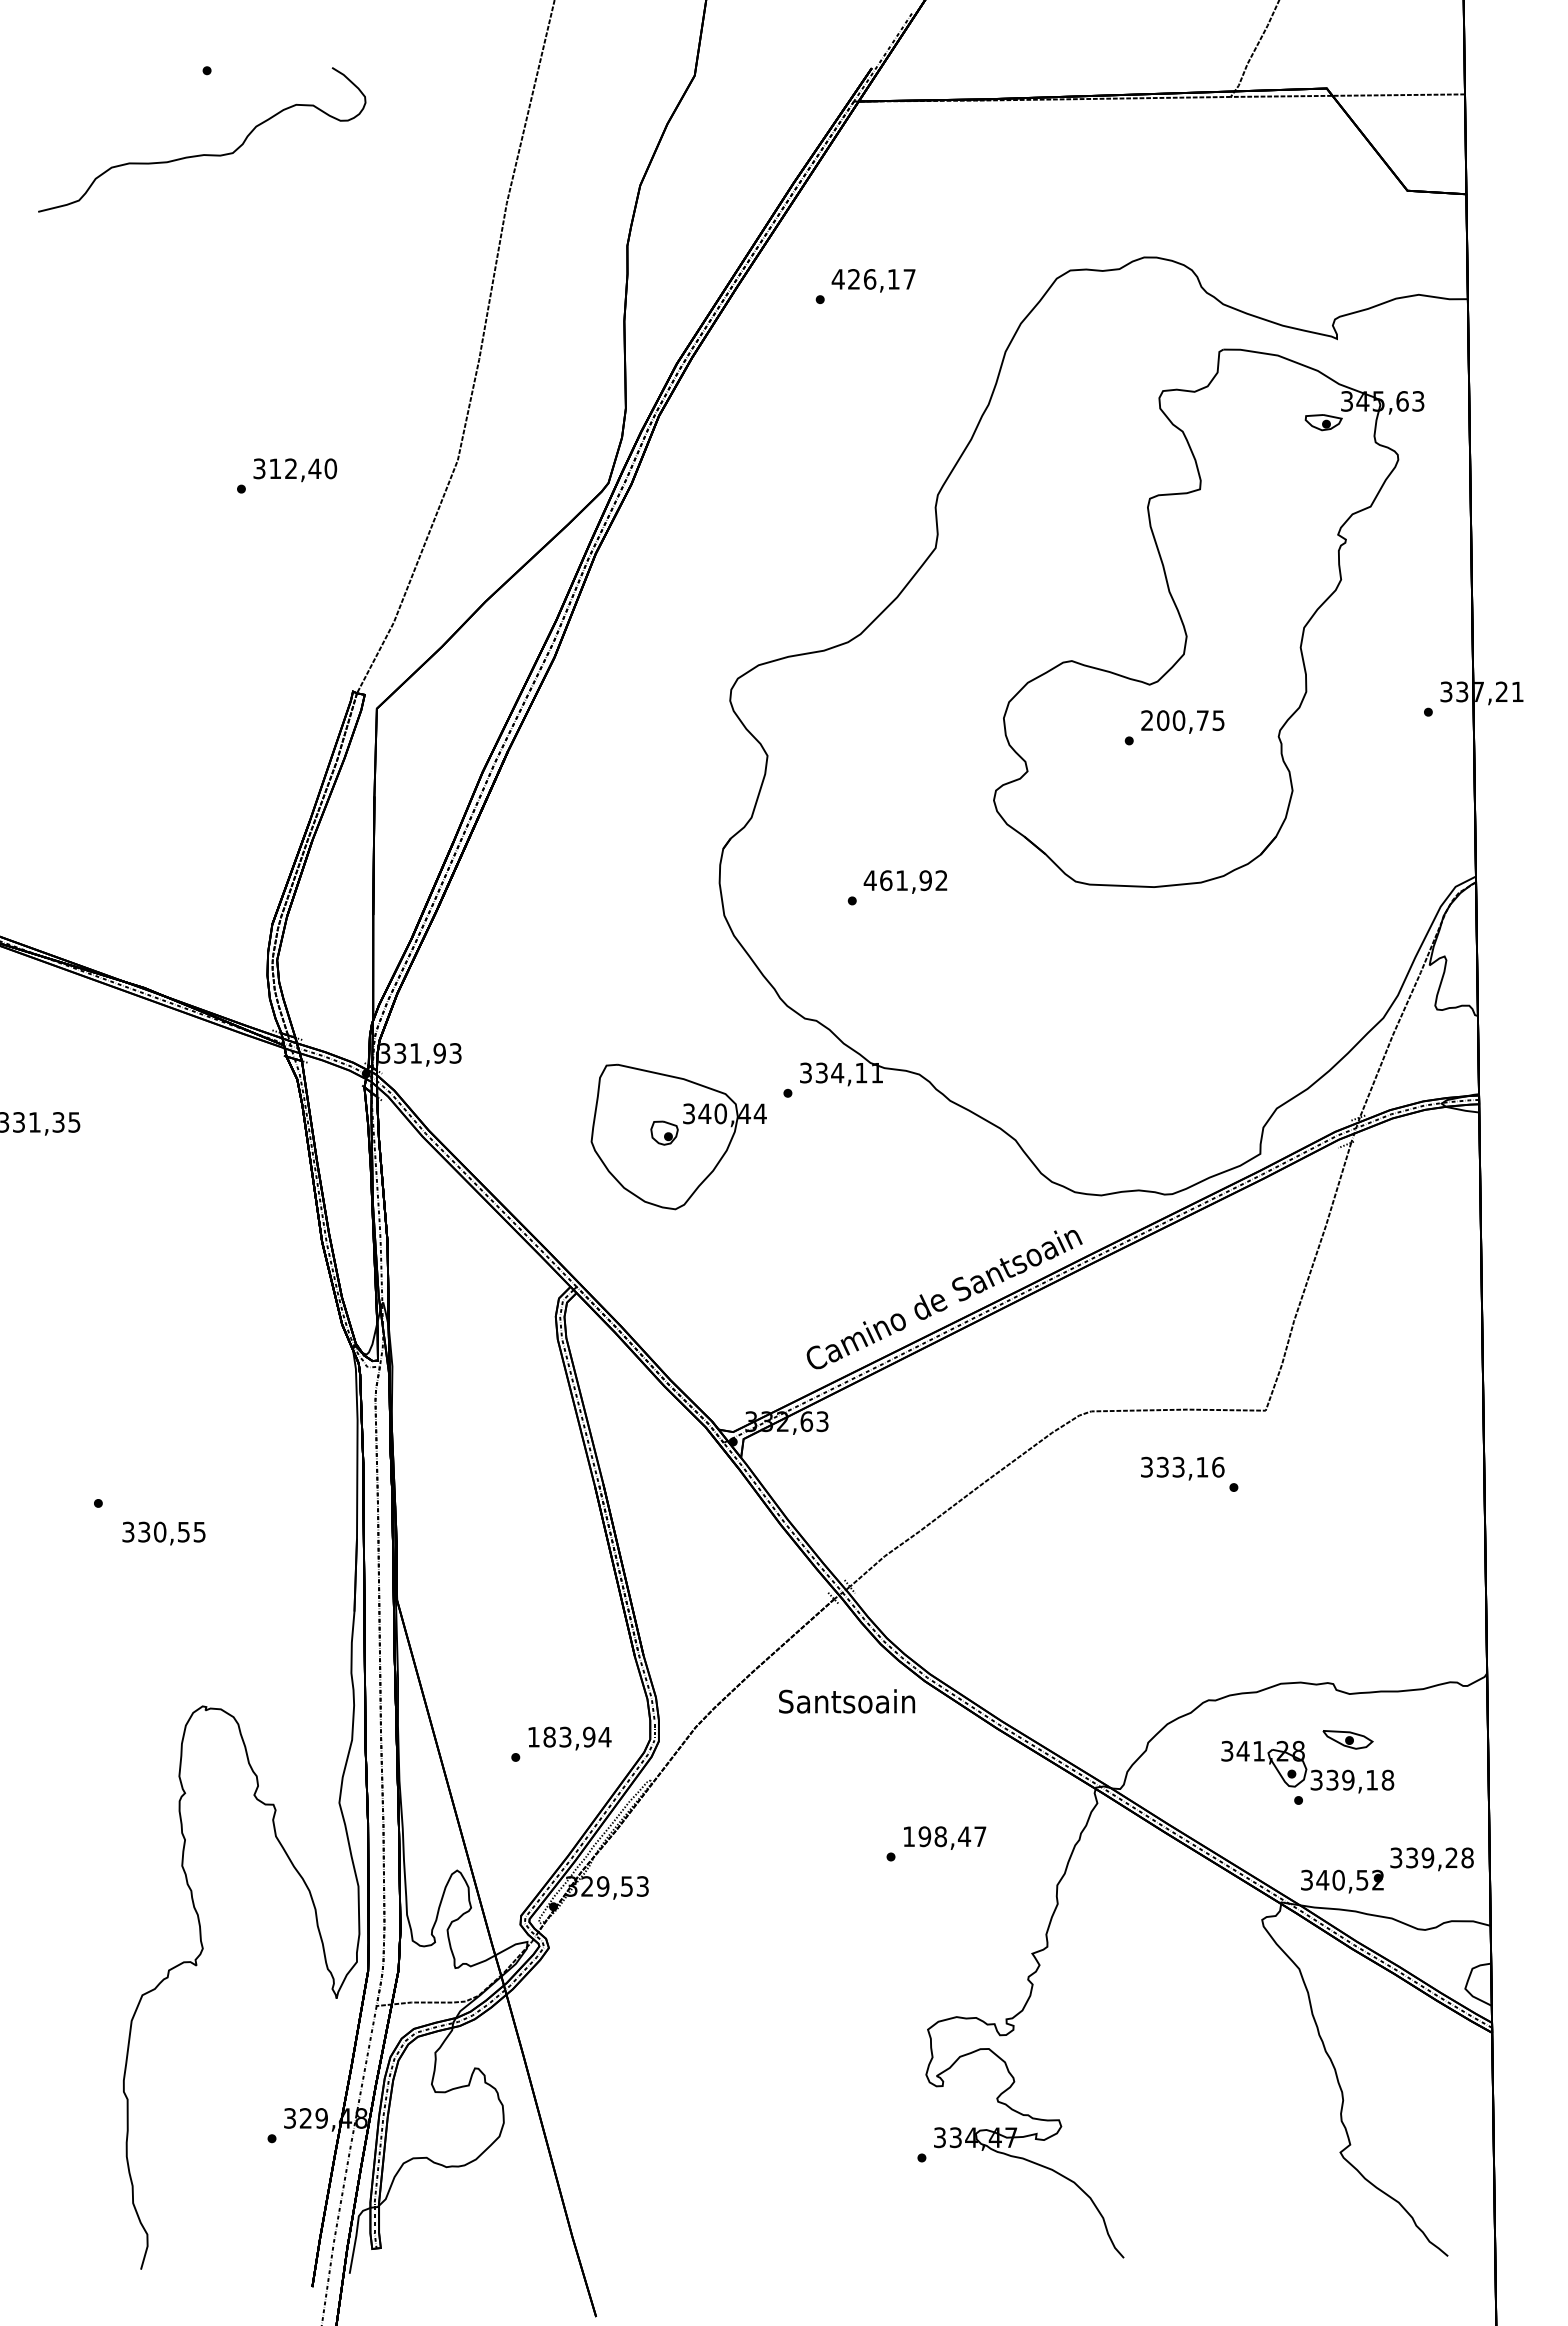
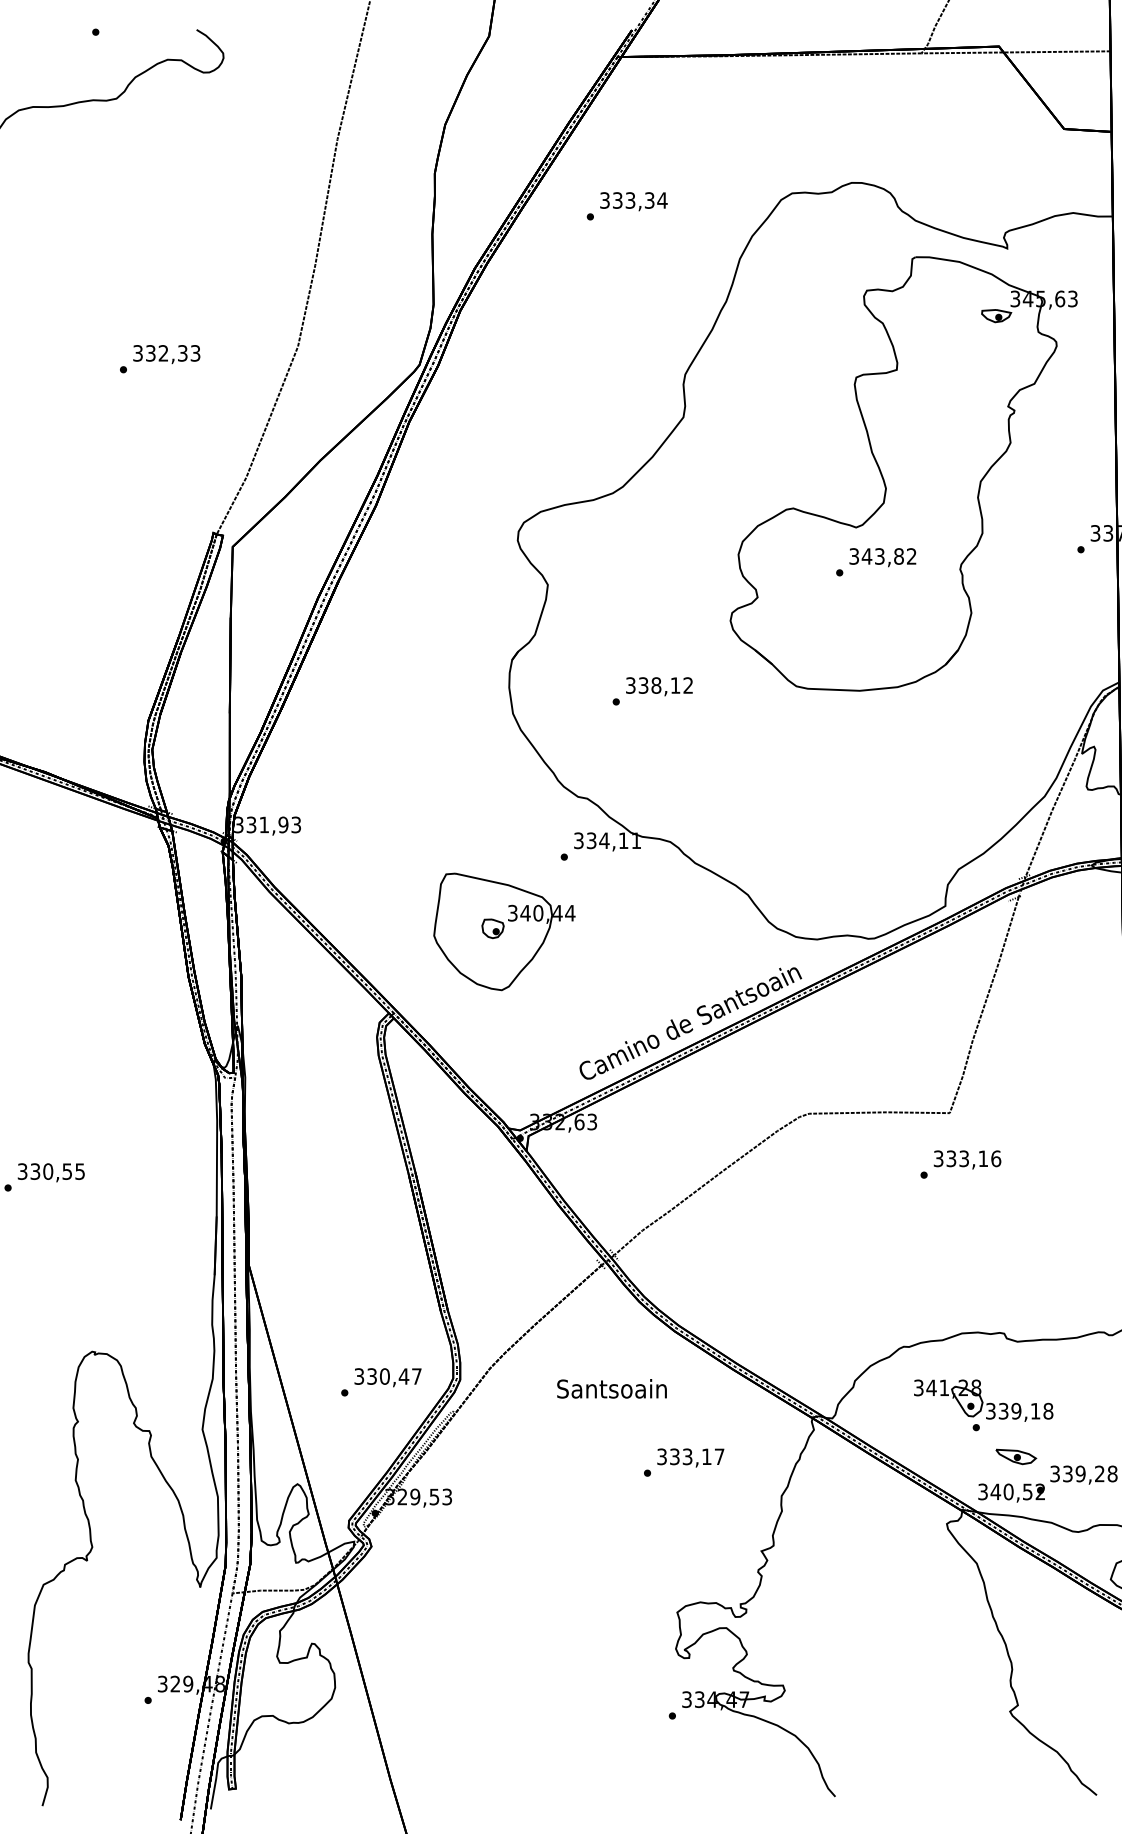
text: (873, 279) -> (633, 200), 426,17 -> 333,34
text: (303, 468) -> (173, 353), 312,40 -> 332,33
text: (1182, 720) -> (882, 556), 200,75 -> 343,82
text: (897, 880) -> (652, 685), 461,92 -> 338,12
part: (678, 1136) -> (504, 931), moved
text: (1182, 1468) -> (967, 1159), moved
text: (163, 1533) -> (50, 1172), moved
text: (847, 1701) -> (612, 1388), moved
text: (569, 1736) -> (388, 1376), 183,94 -> 330,47
part: (1347, 1739) -> (1015, 1456), moved
text: (937, 1836) -> (684, 1456), 198,47 -> 333,17

